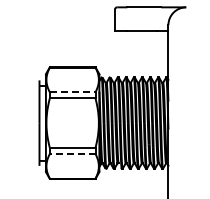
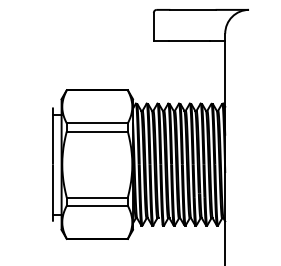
line: (72, 92) -> (97, 123), dashed -> solid
line: (72, 153) -> (97, 205), dashed -> solid

